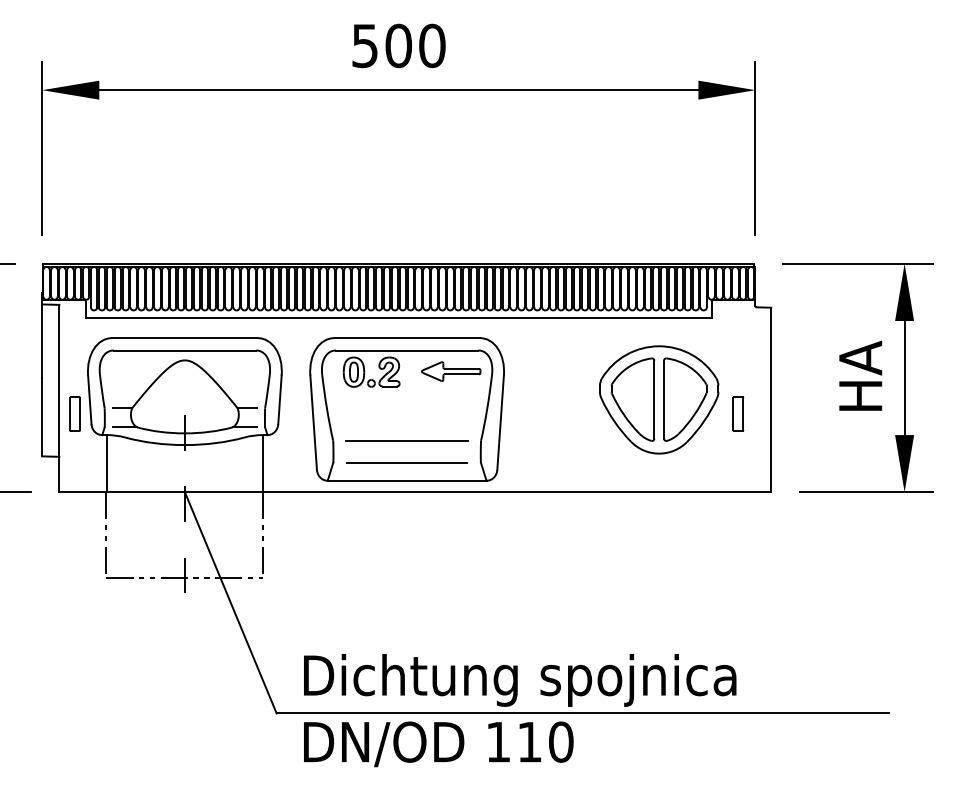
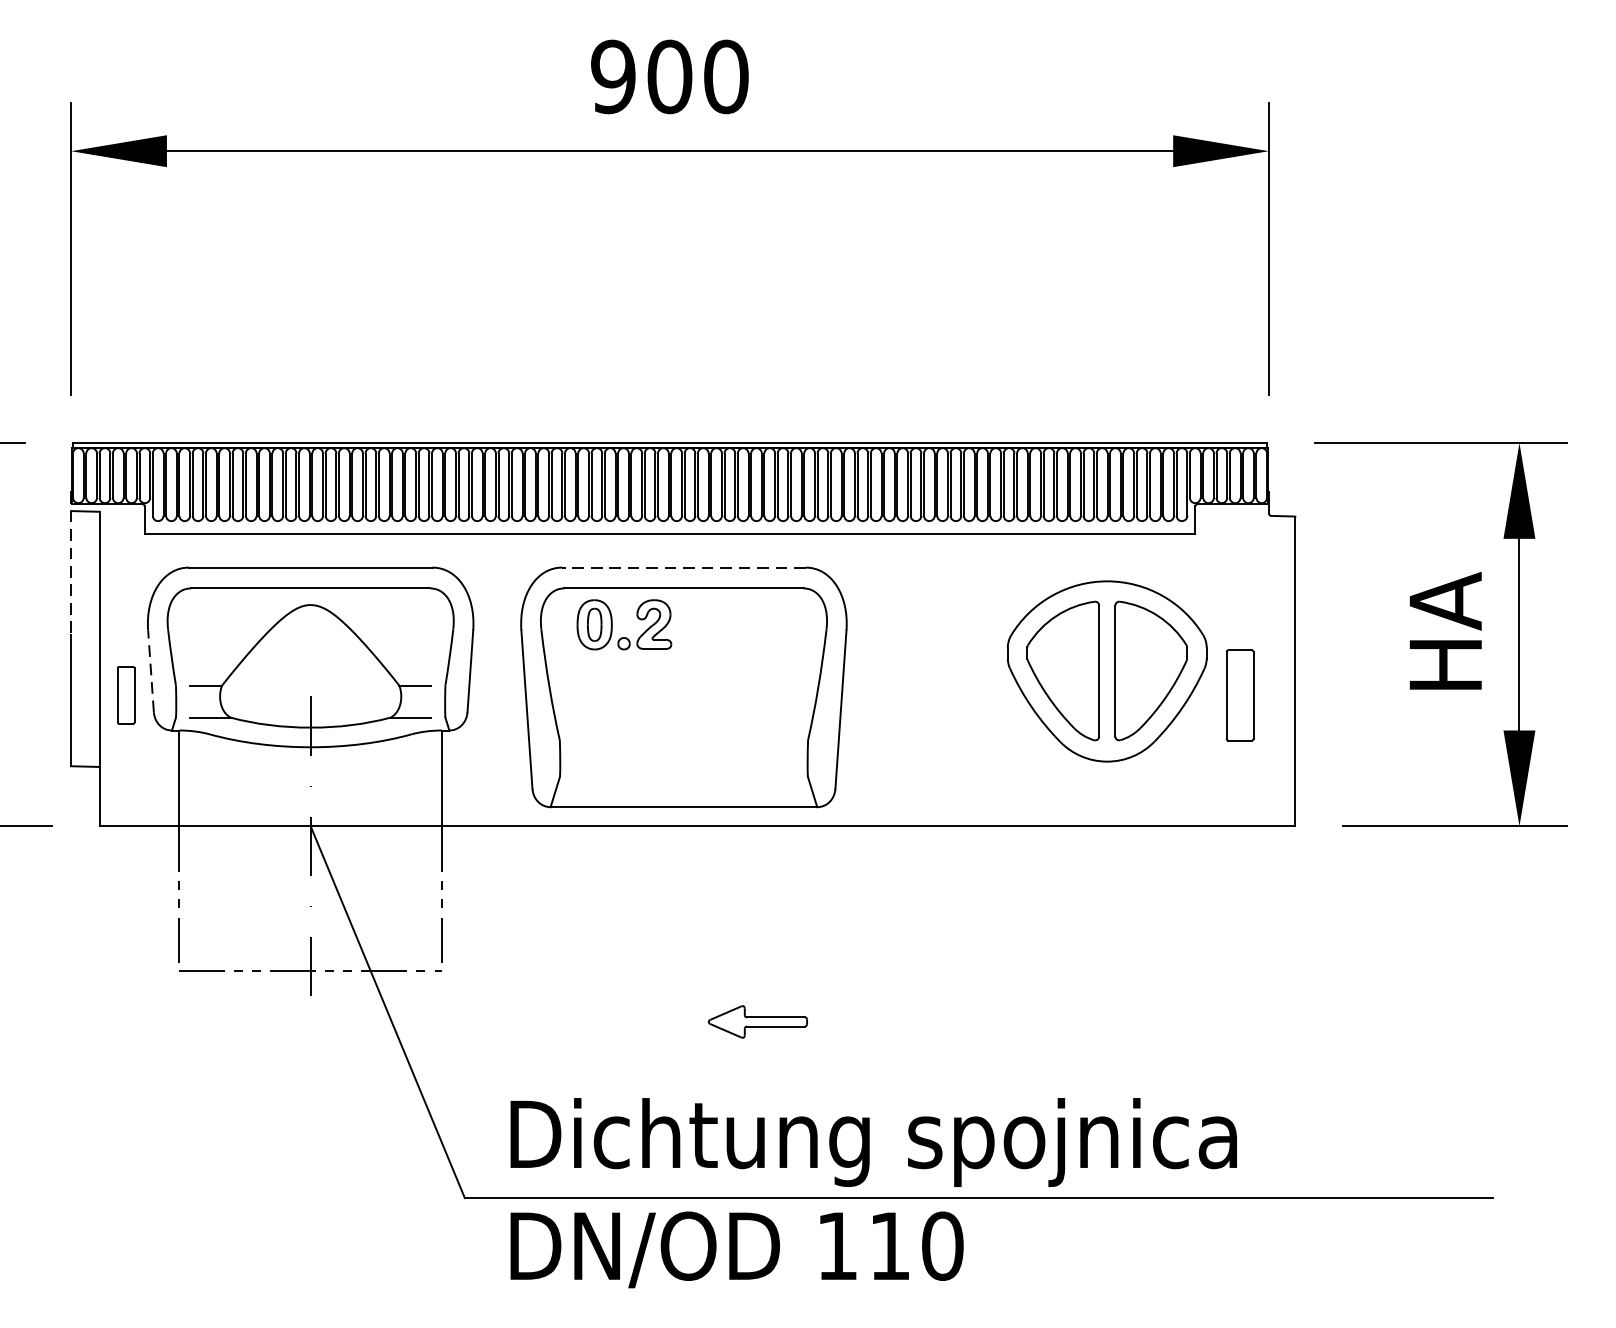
text: (364, 45) -> (612, 76), 500 -> 900
line: (42, 336) -> (71, 564), solid -> dashed
line: (407, 338) -> (684, 568), solid -> dashed
part: (451, 371) -> (758, 1021), moved
line: (89, 399) -> (150, 670), solid -> dashed
part: (738, 413) -> (1240, 694), size x1.6
line: (406, 440) -> (682, 739), removed
line: (406, 462) -> (682, 776), removed

